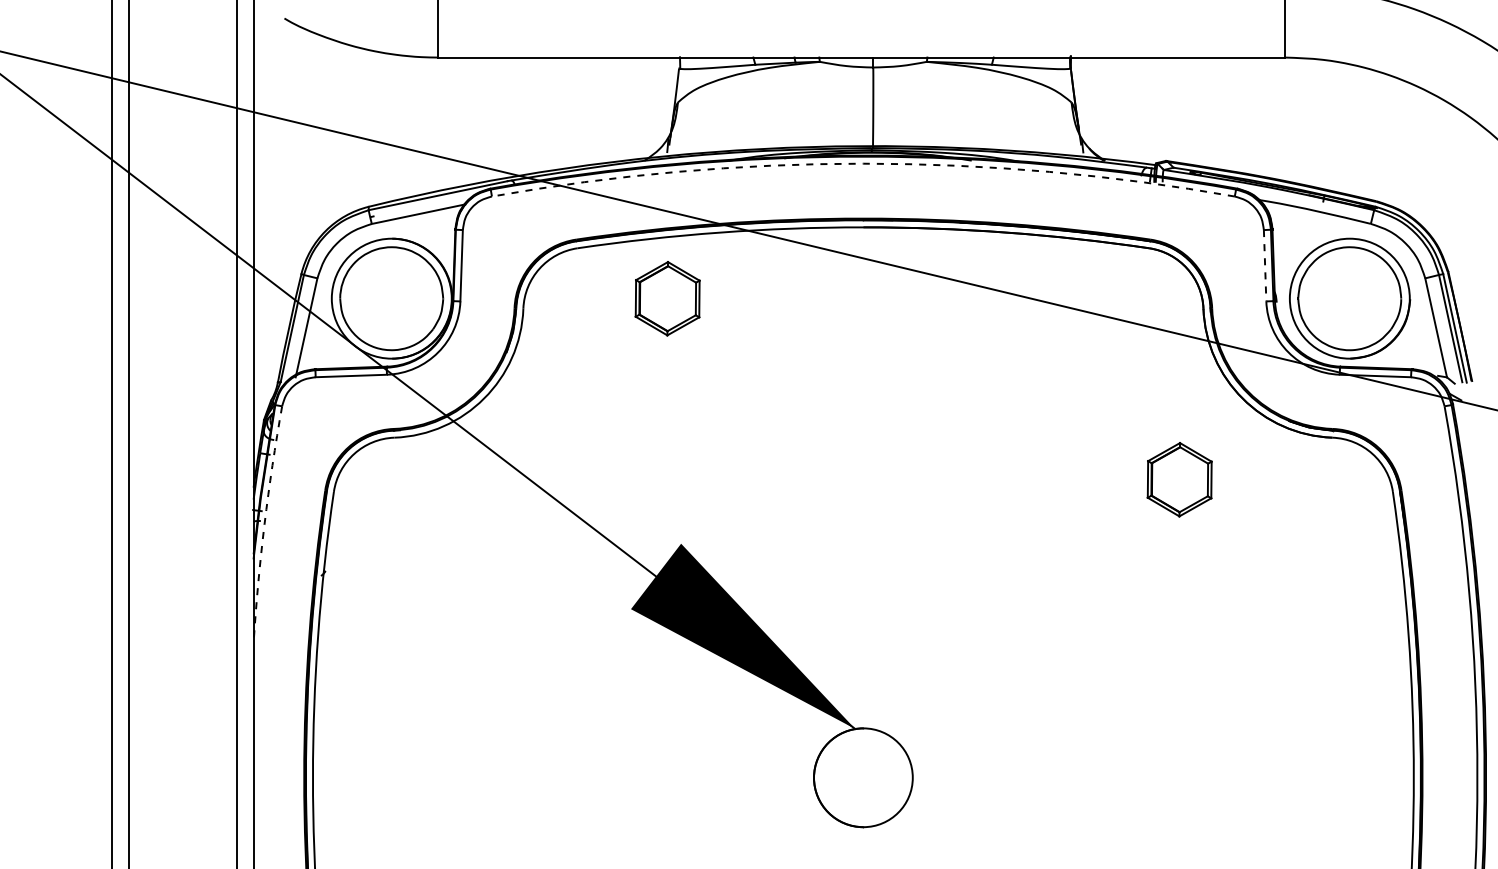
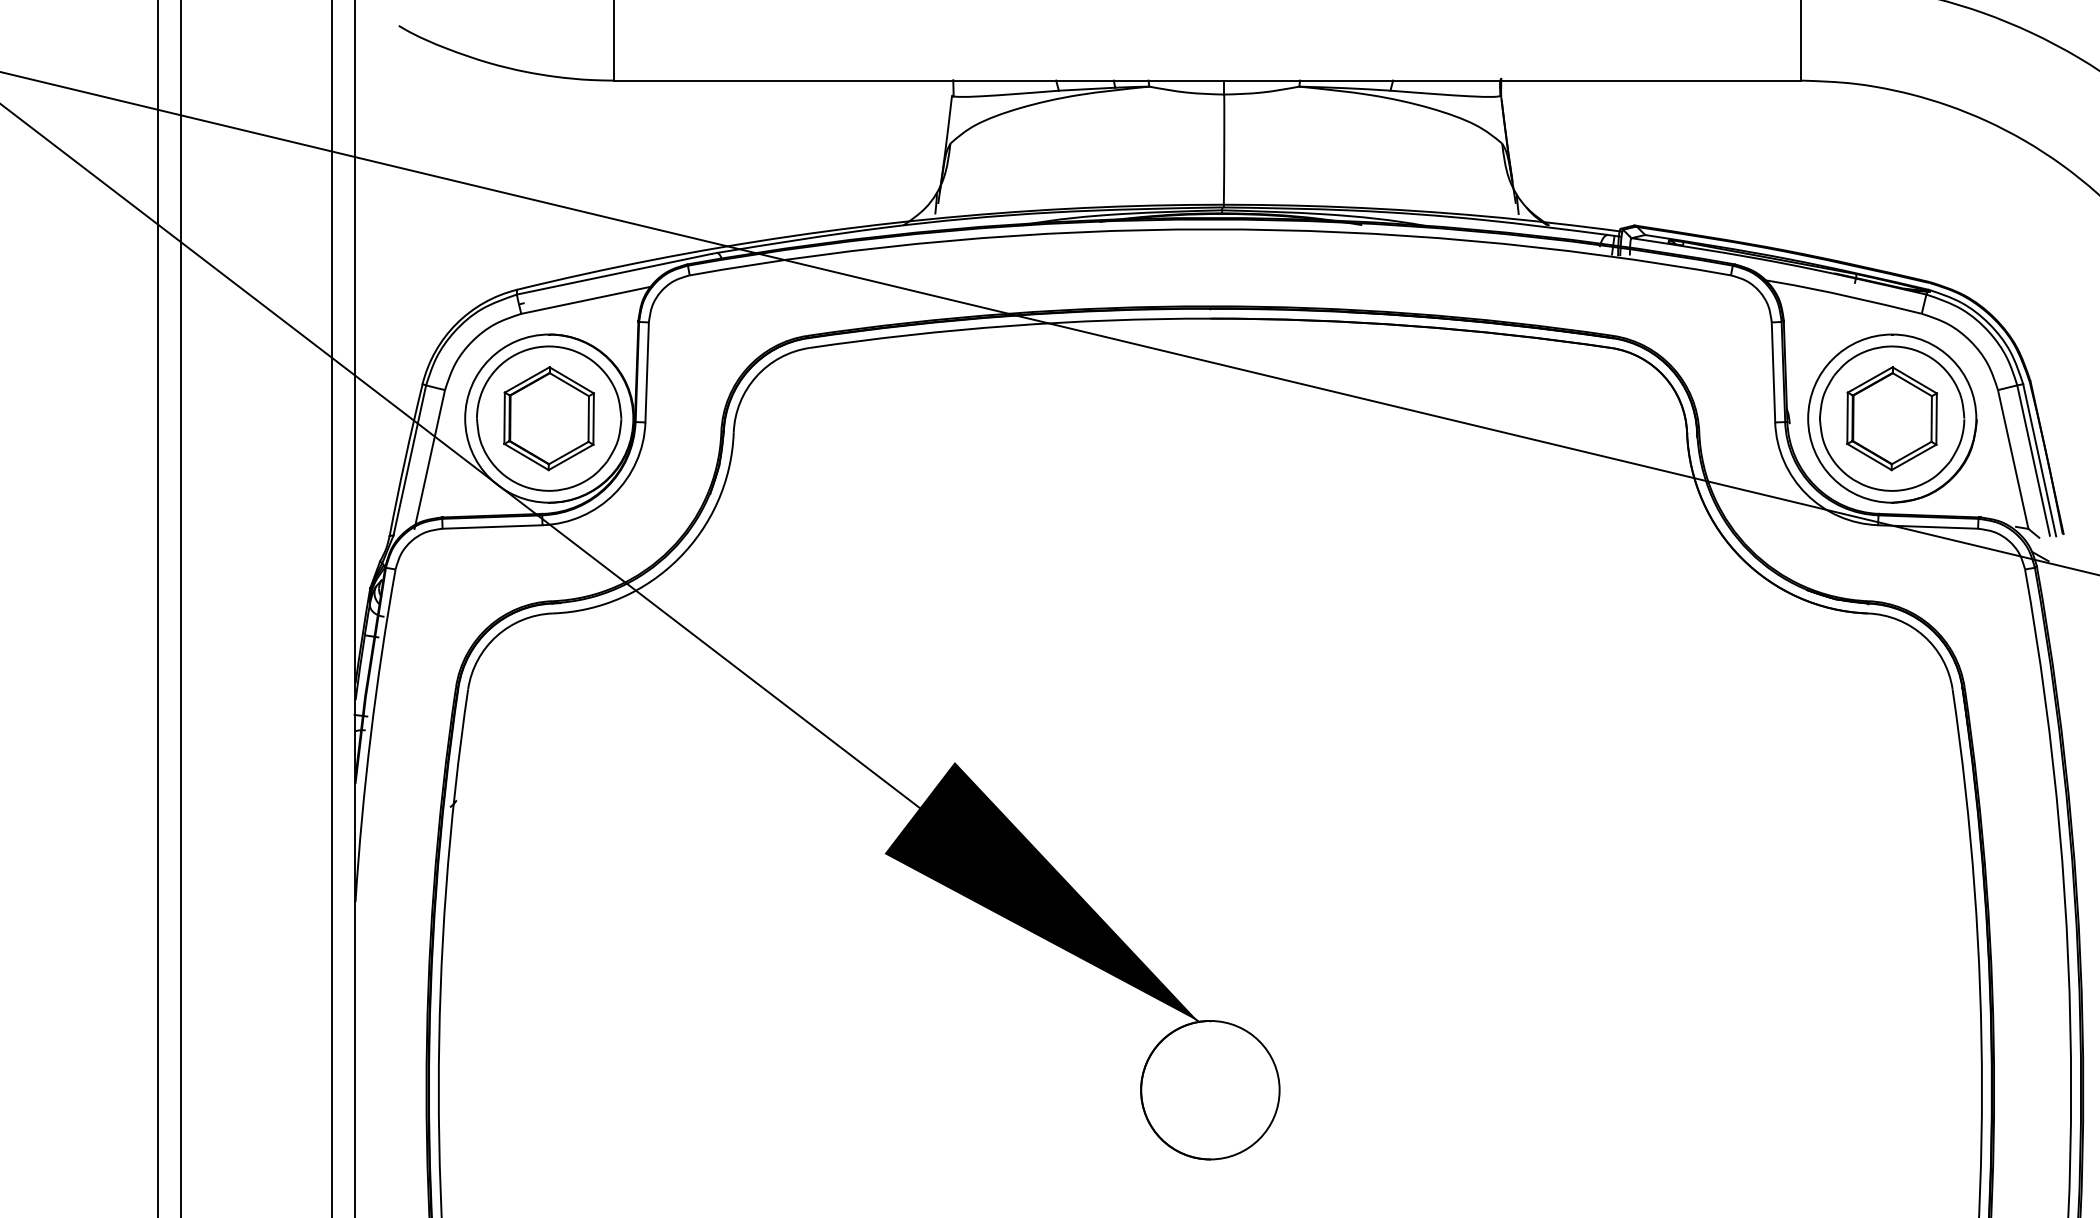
arc: (863, 163) -> (1210, 229), dashed -> solid
line: (1265, 265) -> (1774, 372), dashed -> solid
part: (667, 298) -> (548, 418), moved
part: (1179, 479) -> (1891, 418), moved
arc: (264, 524) -> (370, 735), dashed -> solid

